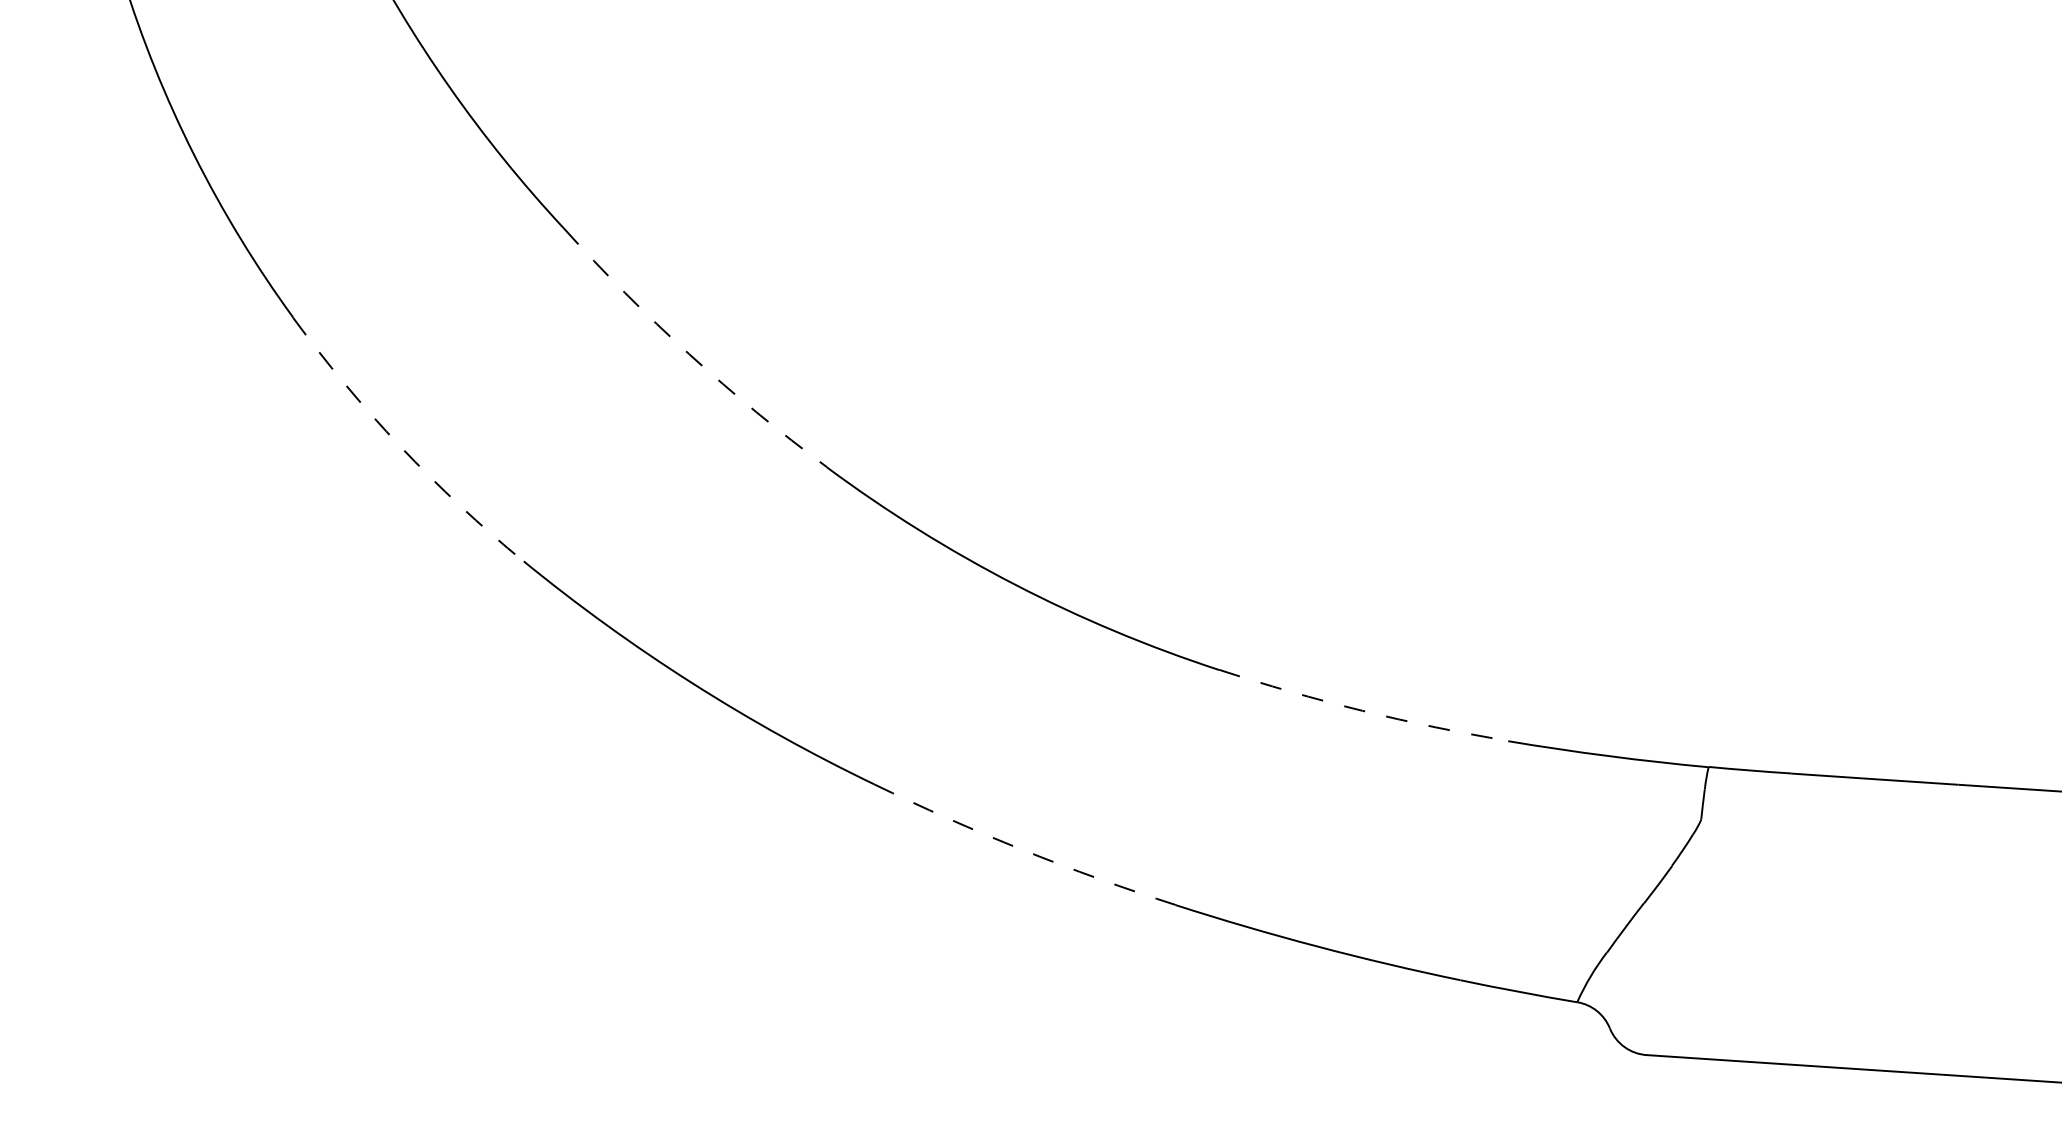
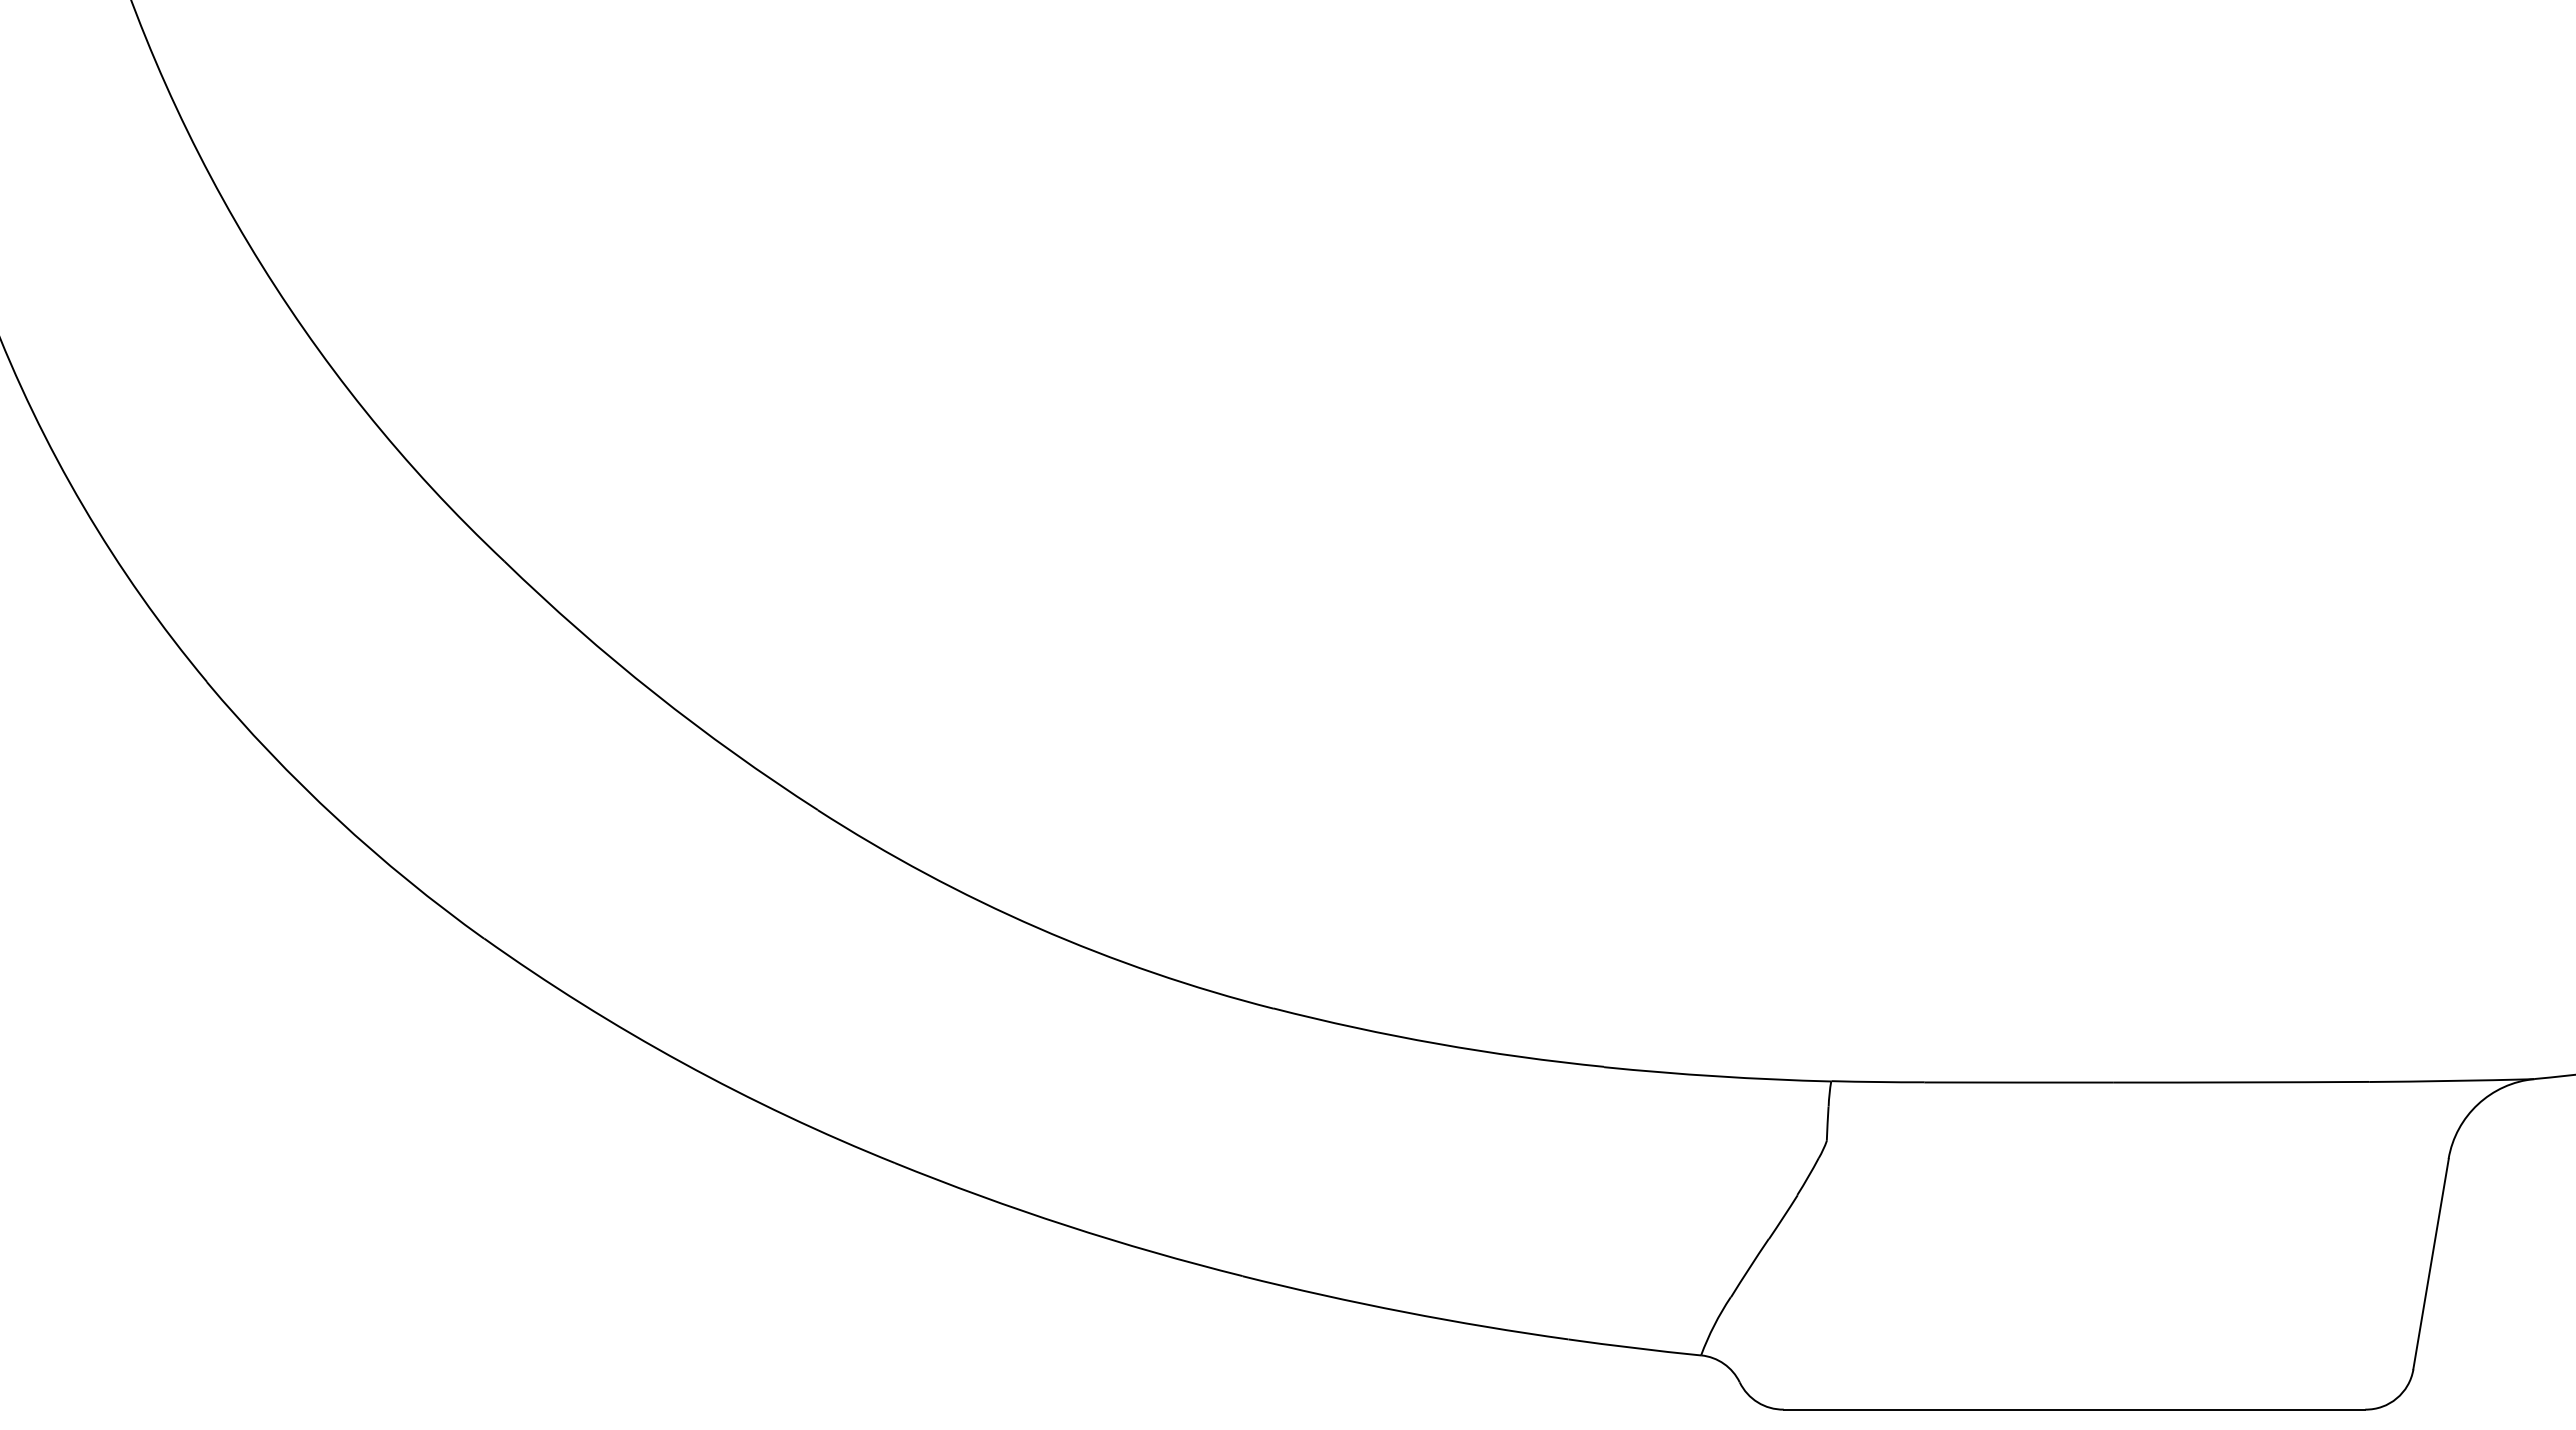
arc: (689, 354) -> (654, 693), dashed -> solid
arc: (400, 447) -> (337, 819), dashed -> solid
arc: (1362, 710) -> (1437, 1043), dashed -> solid
arc: (1022, 849) -> (1066, 1225), dashed -> solid

